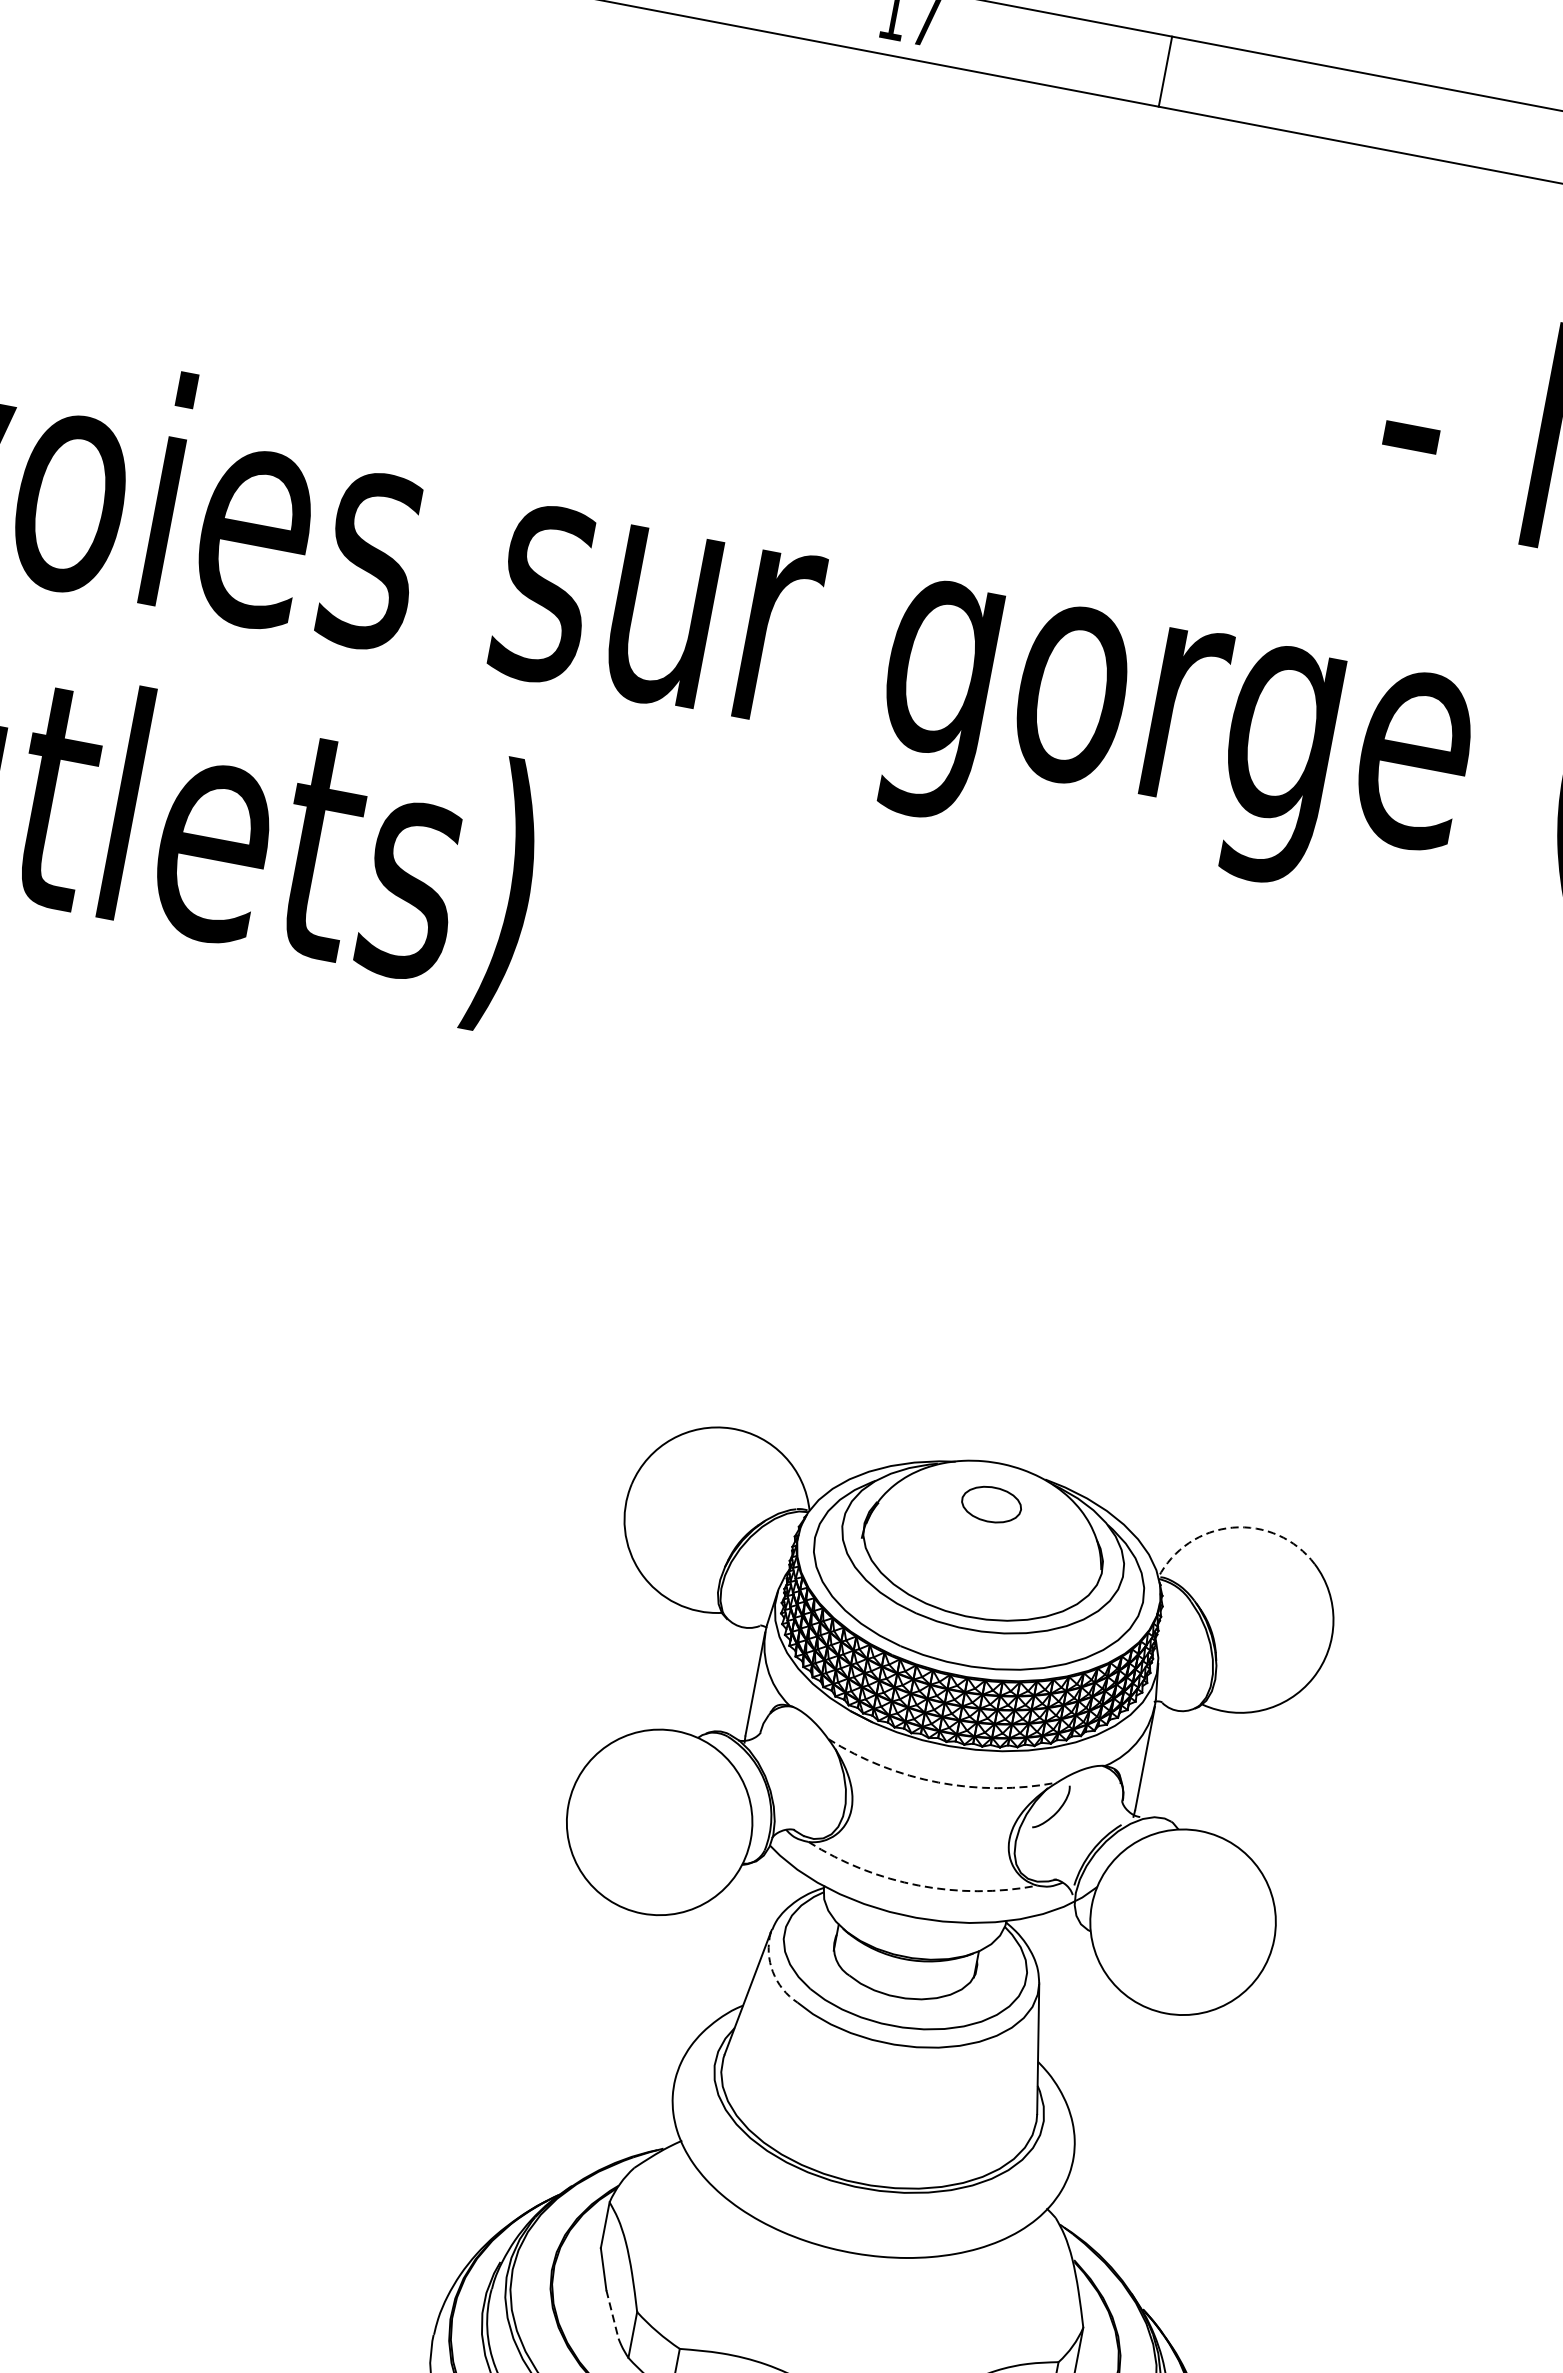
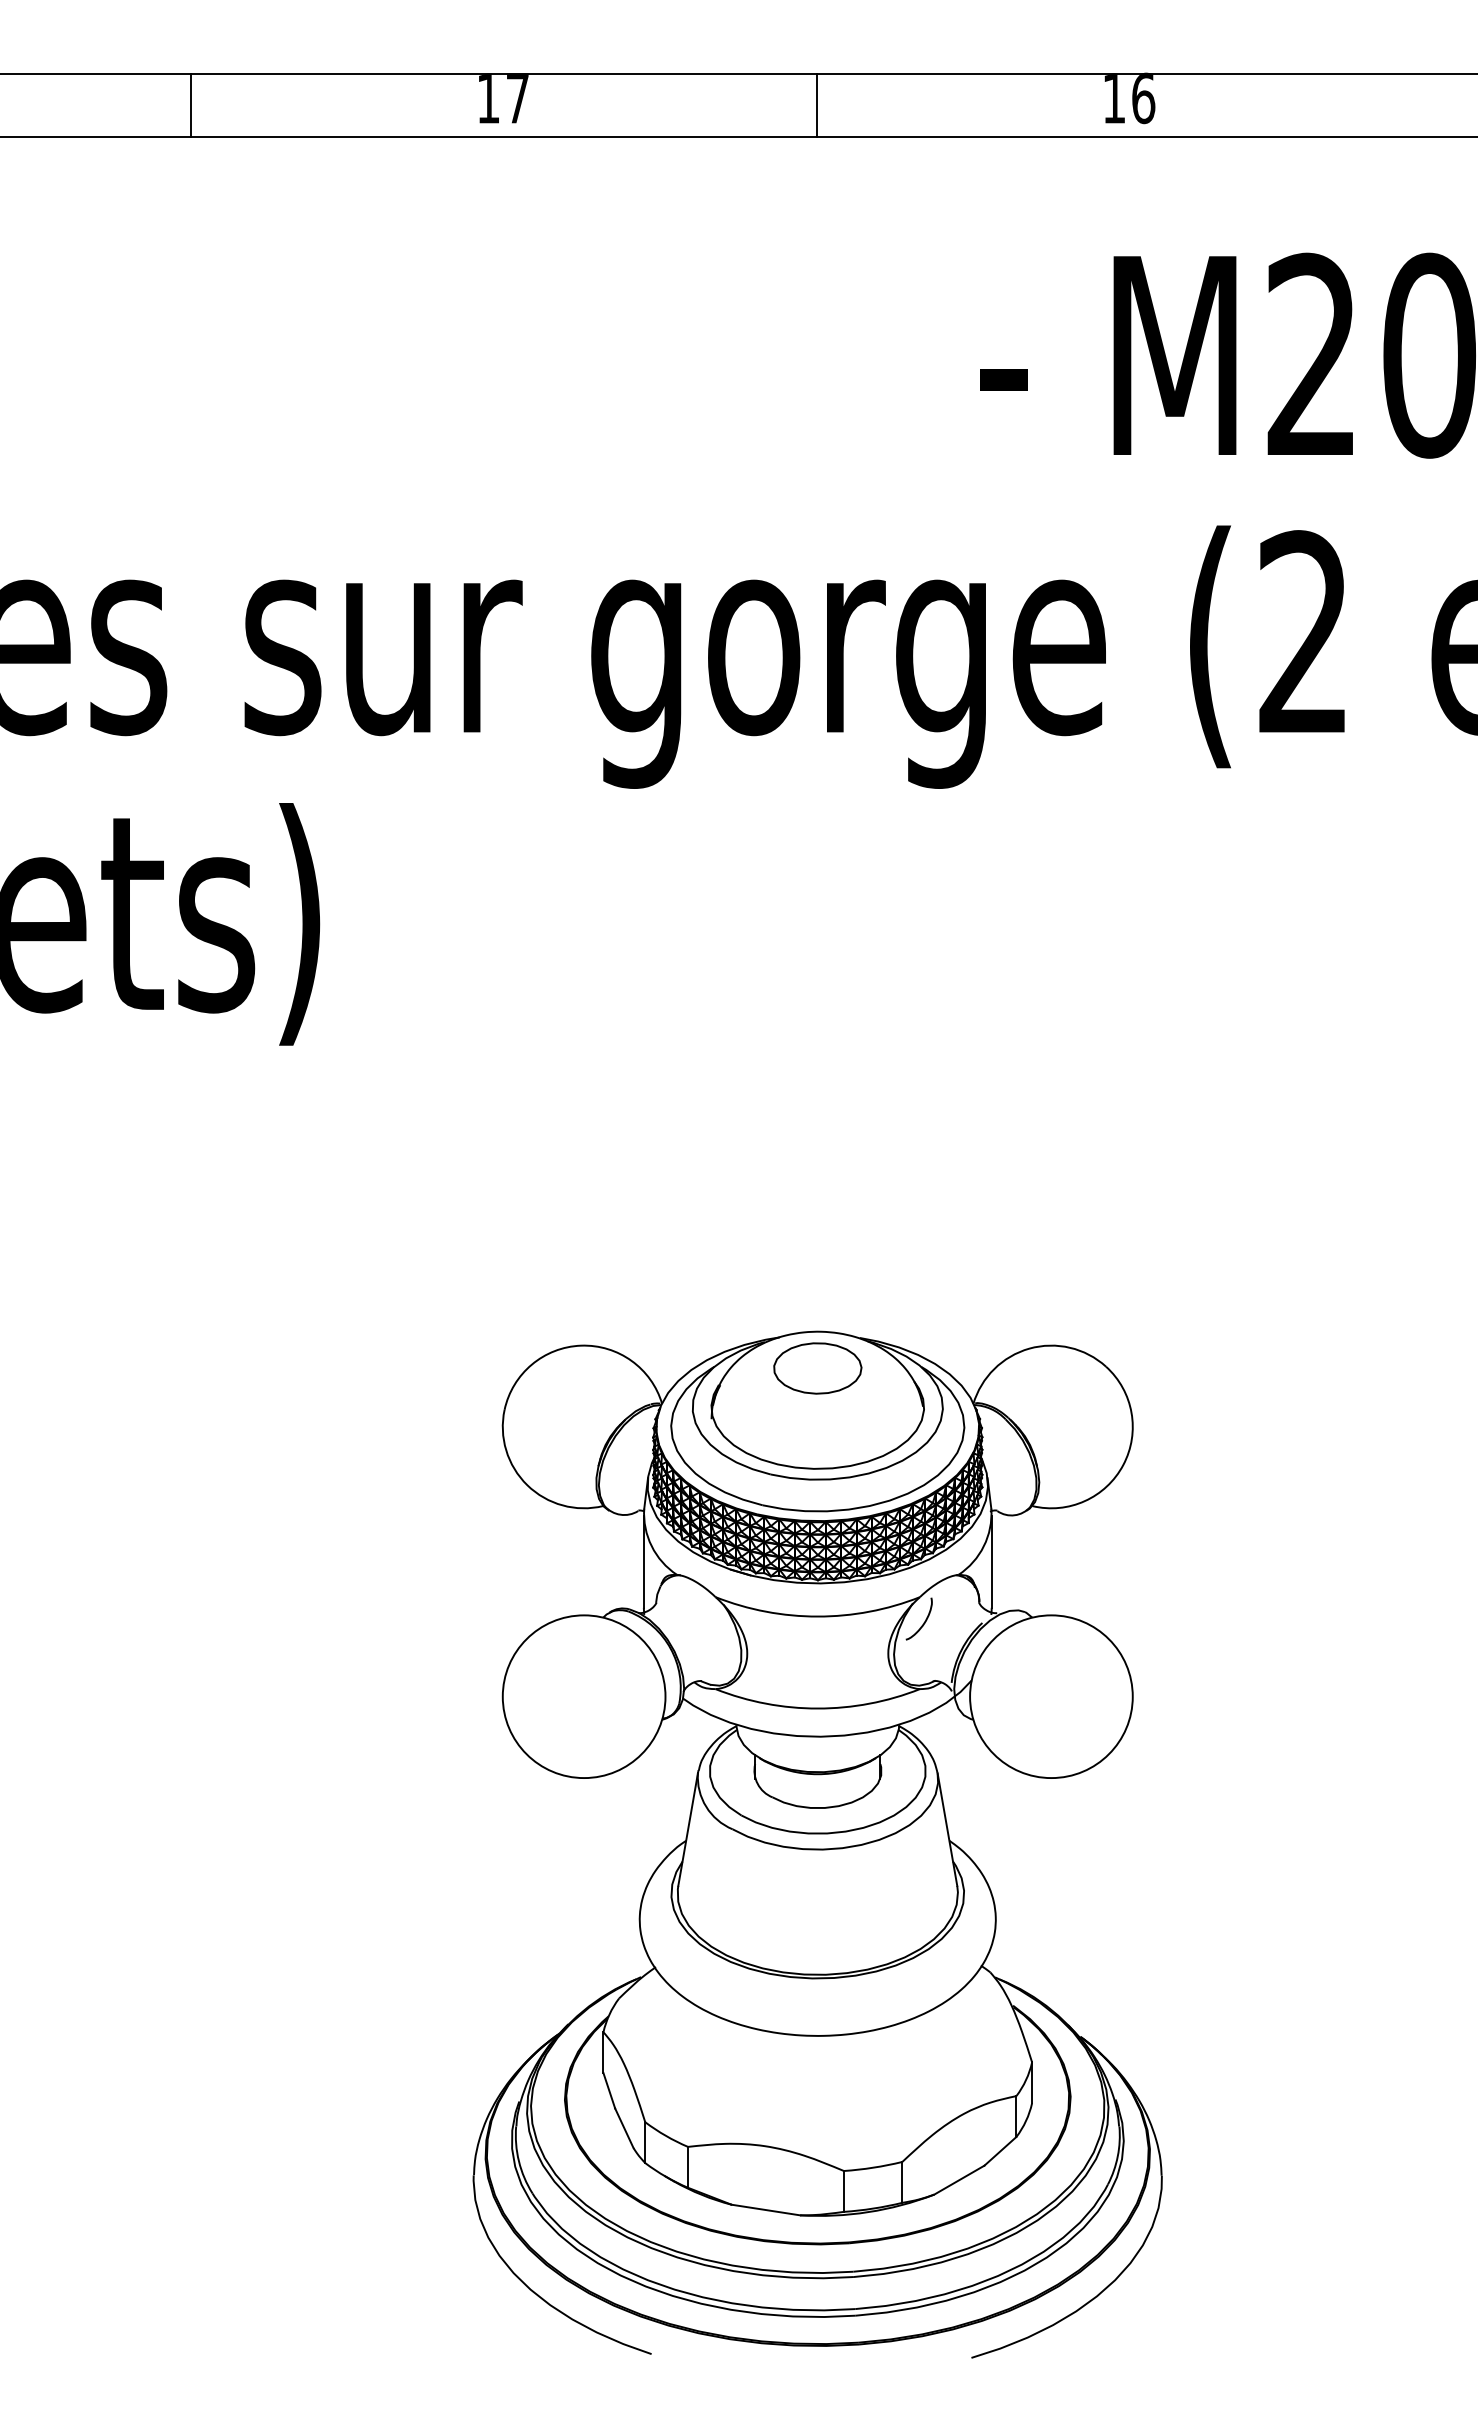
line: (1165, 71) -> (817, 105), moved
part: (991, 1504) -> (817, 1368), size x1.67
arc: (1232, 1527) -> (1029, 1348), dashed -> solid
arc: (938, 1782) -> (817, 1616), dashed -> solid
arc: (918, 1885) -> (817, 1708), dashed -> solid
arc: (773, 1971) -> (706, 1806), dashed -> solid
line: (612, 2314) -> (624, 2128), dashed -> solid

